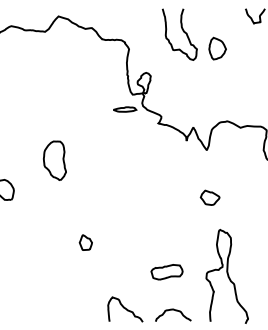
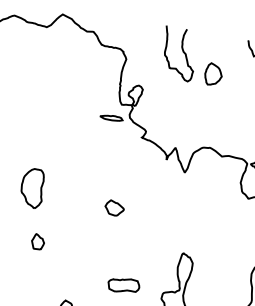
part: (54, 160) -> (32, 187), moved
part: (209, 197) -> (114, 207), moved
part: (85, 242) -> (37, 241), moved

